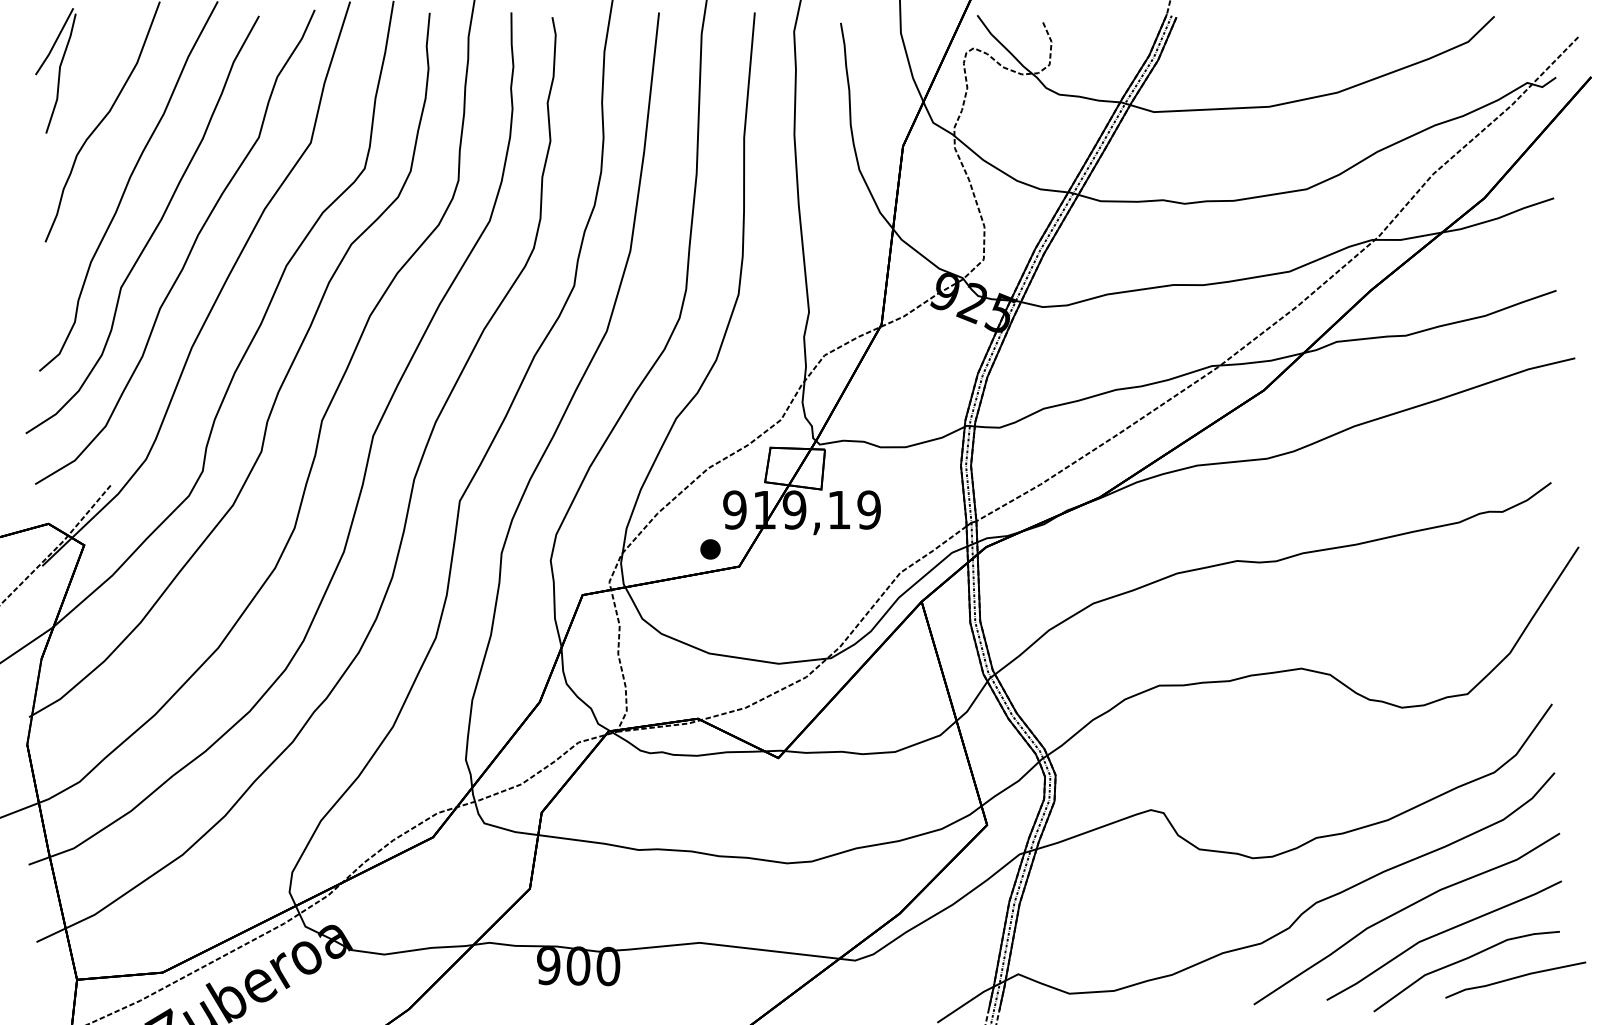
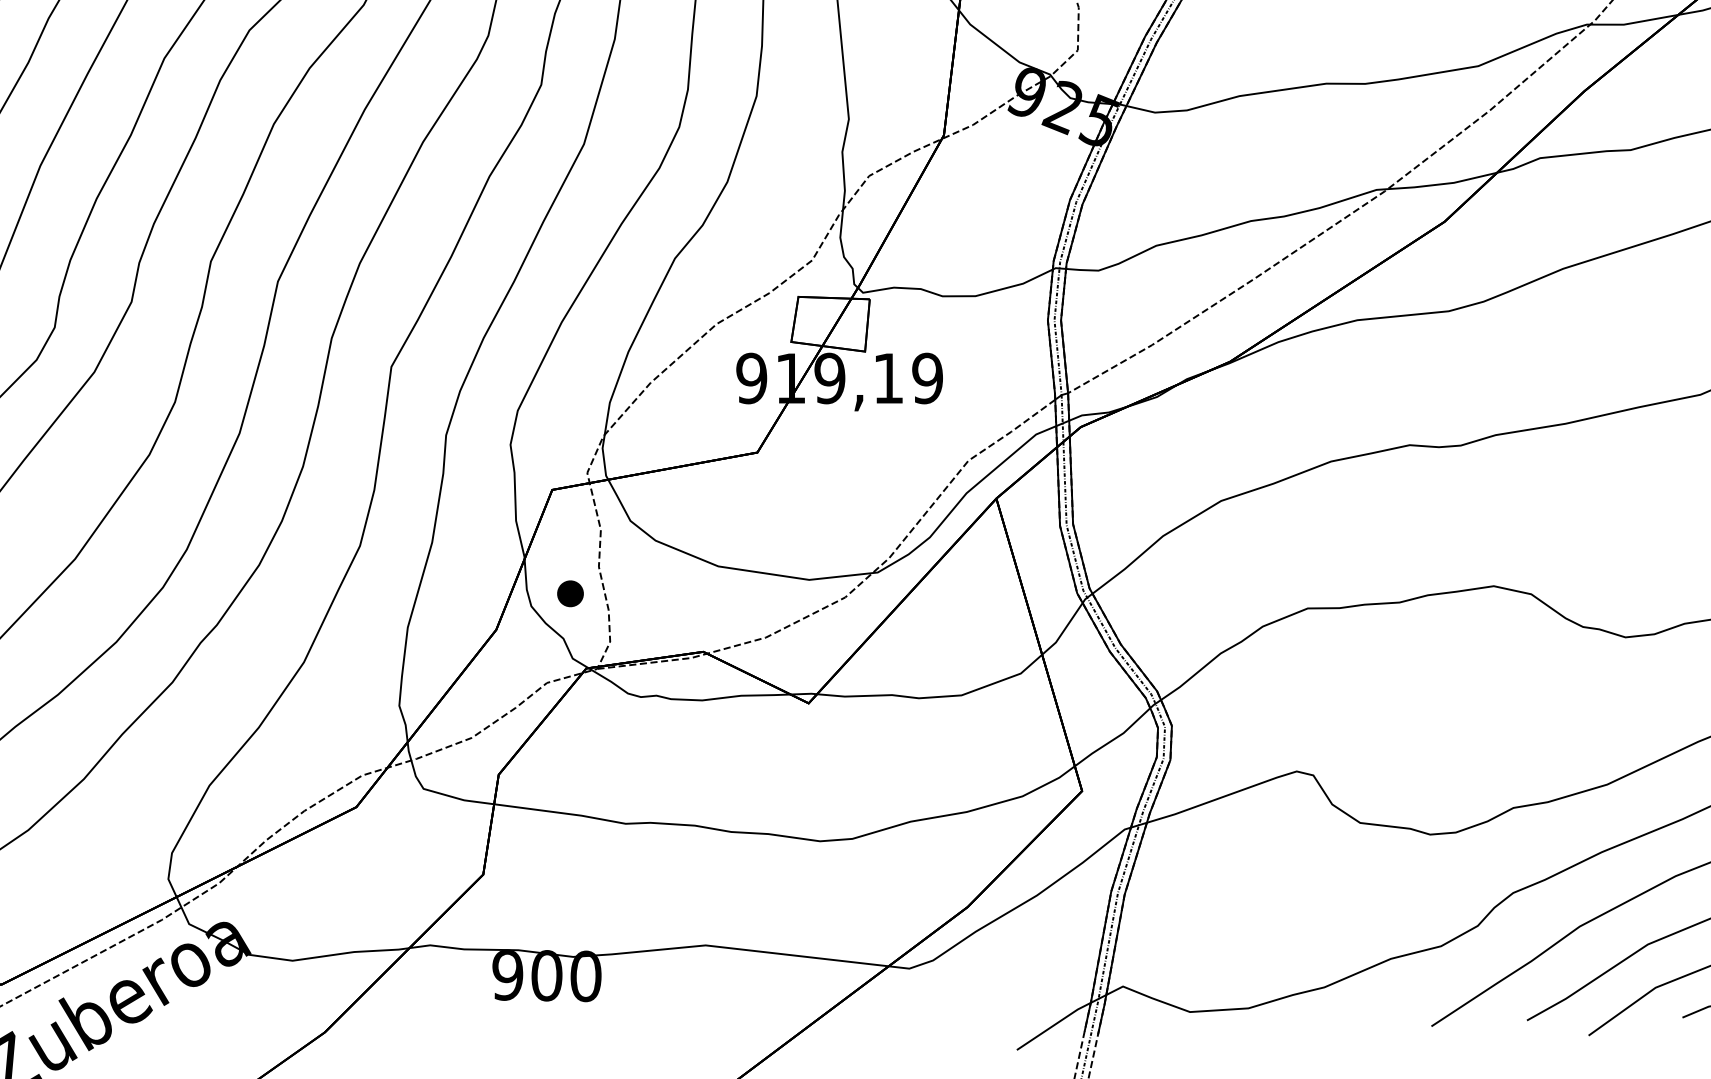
part: (710, 549) -> (570, 593), moved

